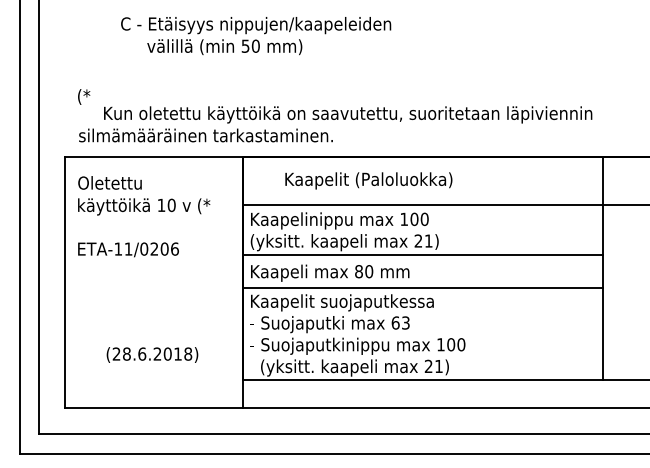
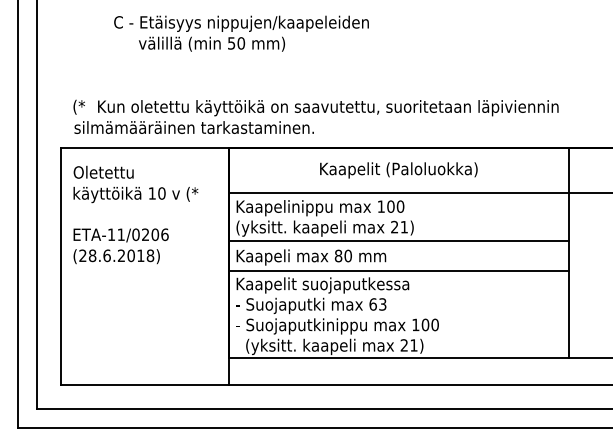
text: (83, 96) -> (78, 106), moved
text: (368, 180) -> (398, 170), moved
text: (152, 354) -> (116, 256), moved

